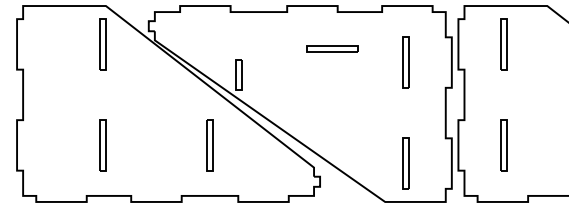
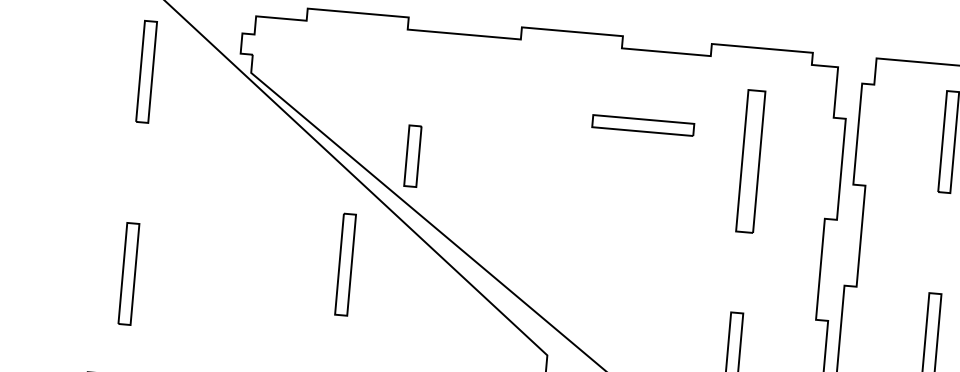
part: (332, 48) -> (643, 123), moved
part: (405, 62) -> (748, 161), size x1.4
part: (209, 145) -> (344, 264), moved

